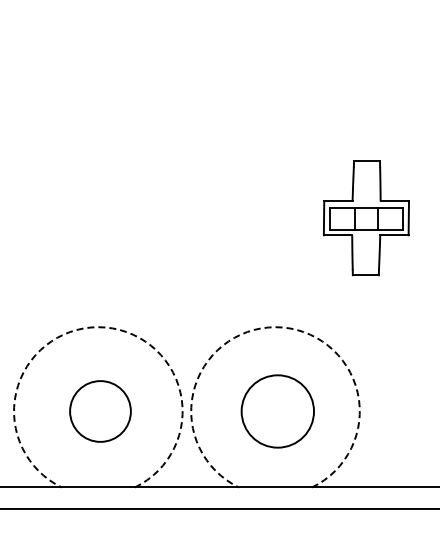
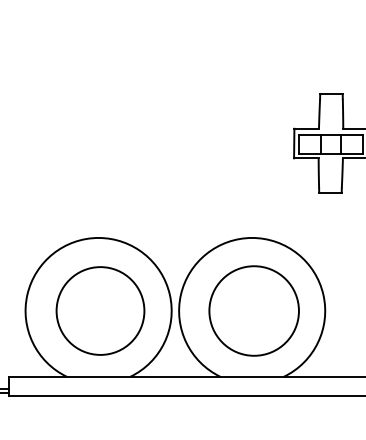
arc: (98, 327) -> (98, 238), dashed -> solid
arc: (275, 327) -> (252, 238), dashed -> solid
circle: (100, 411) -> (100, 311), size x1.67
circle: (277, 411) -> (253, 311), size x1.43

